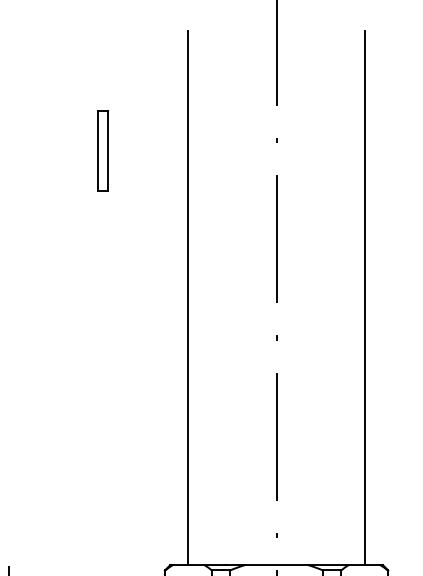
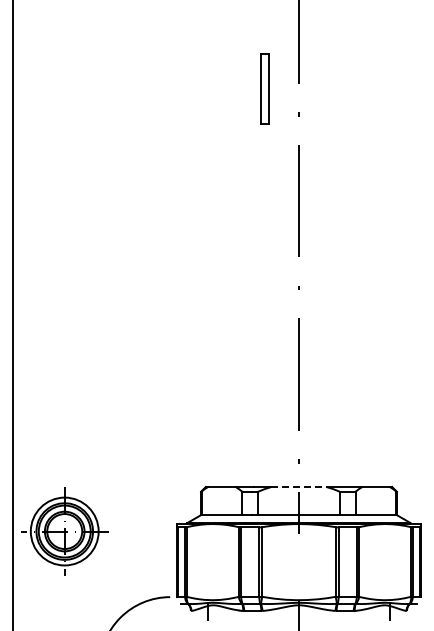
part: (102, 150) -> (264, 88), moved
line: (188, 297) -> (221, 252), removed
line: (365, 297) -> (376, 252), removed
line: (276, 565) -> (298, 487), solid -> dashed

